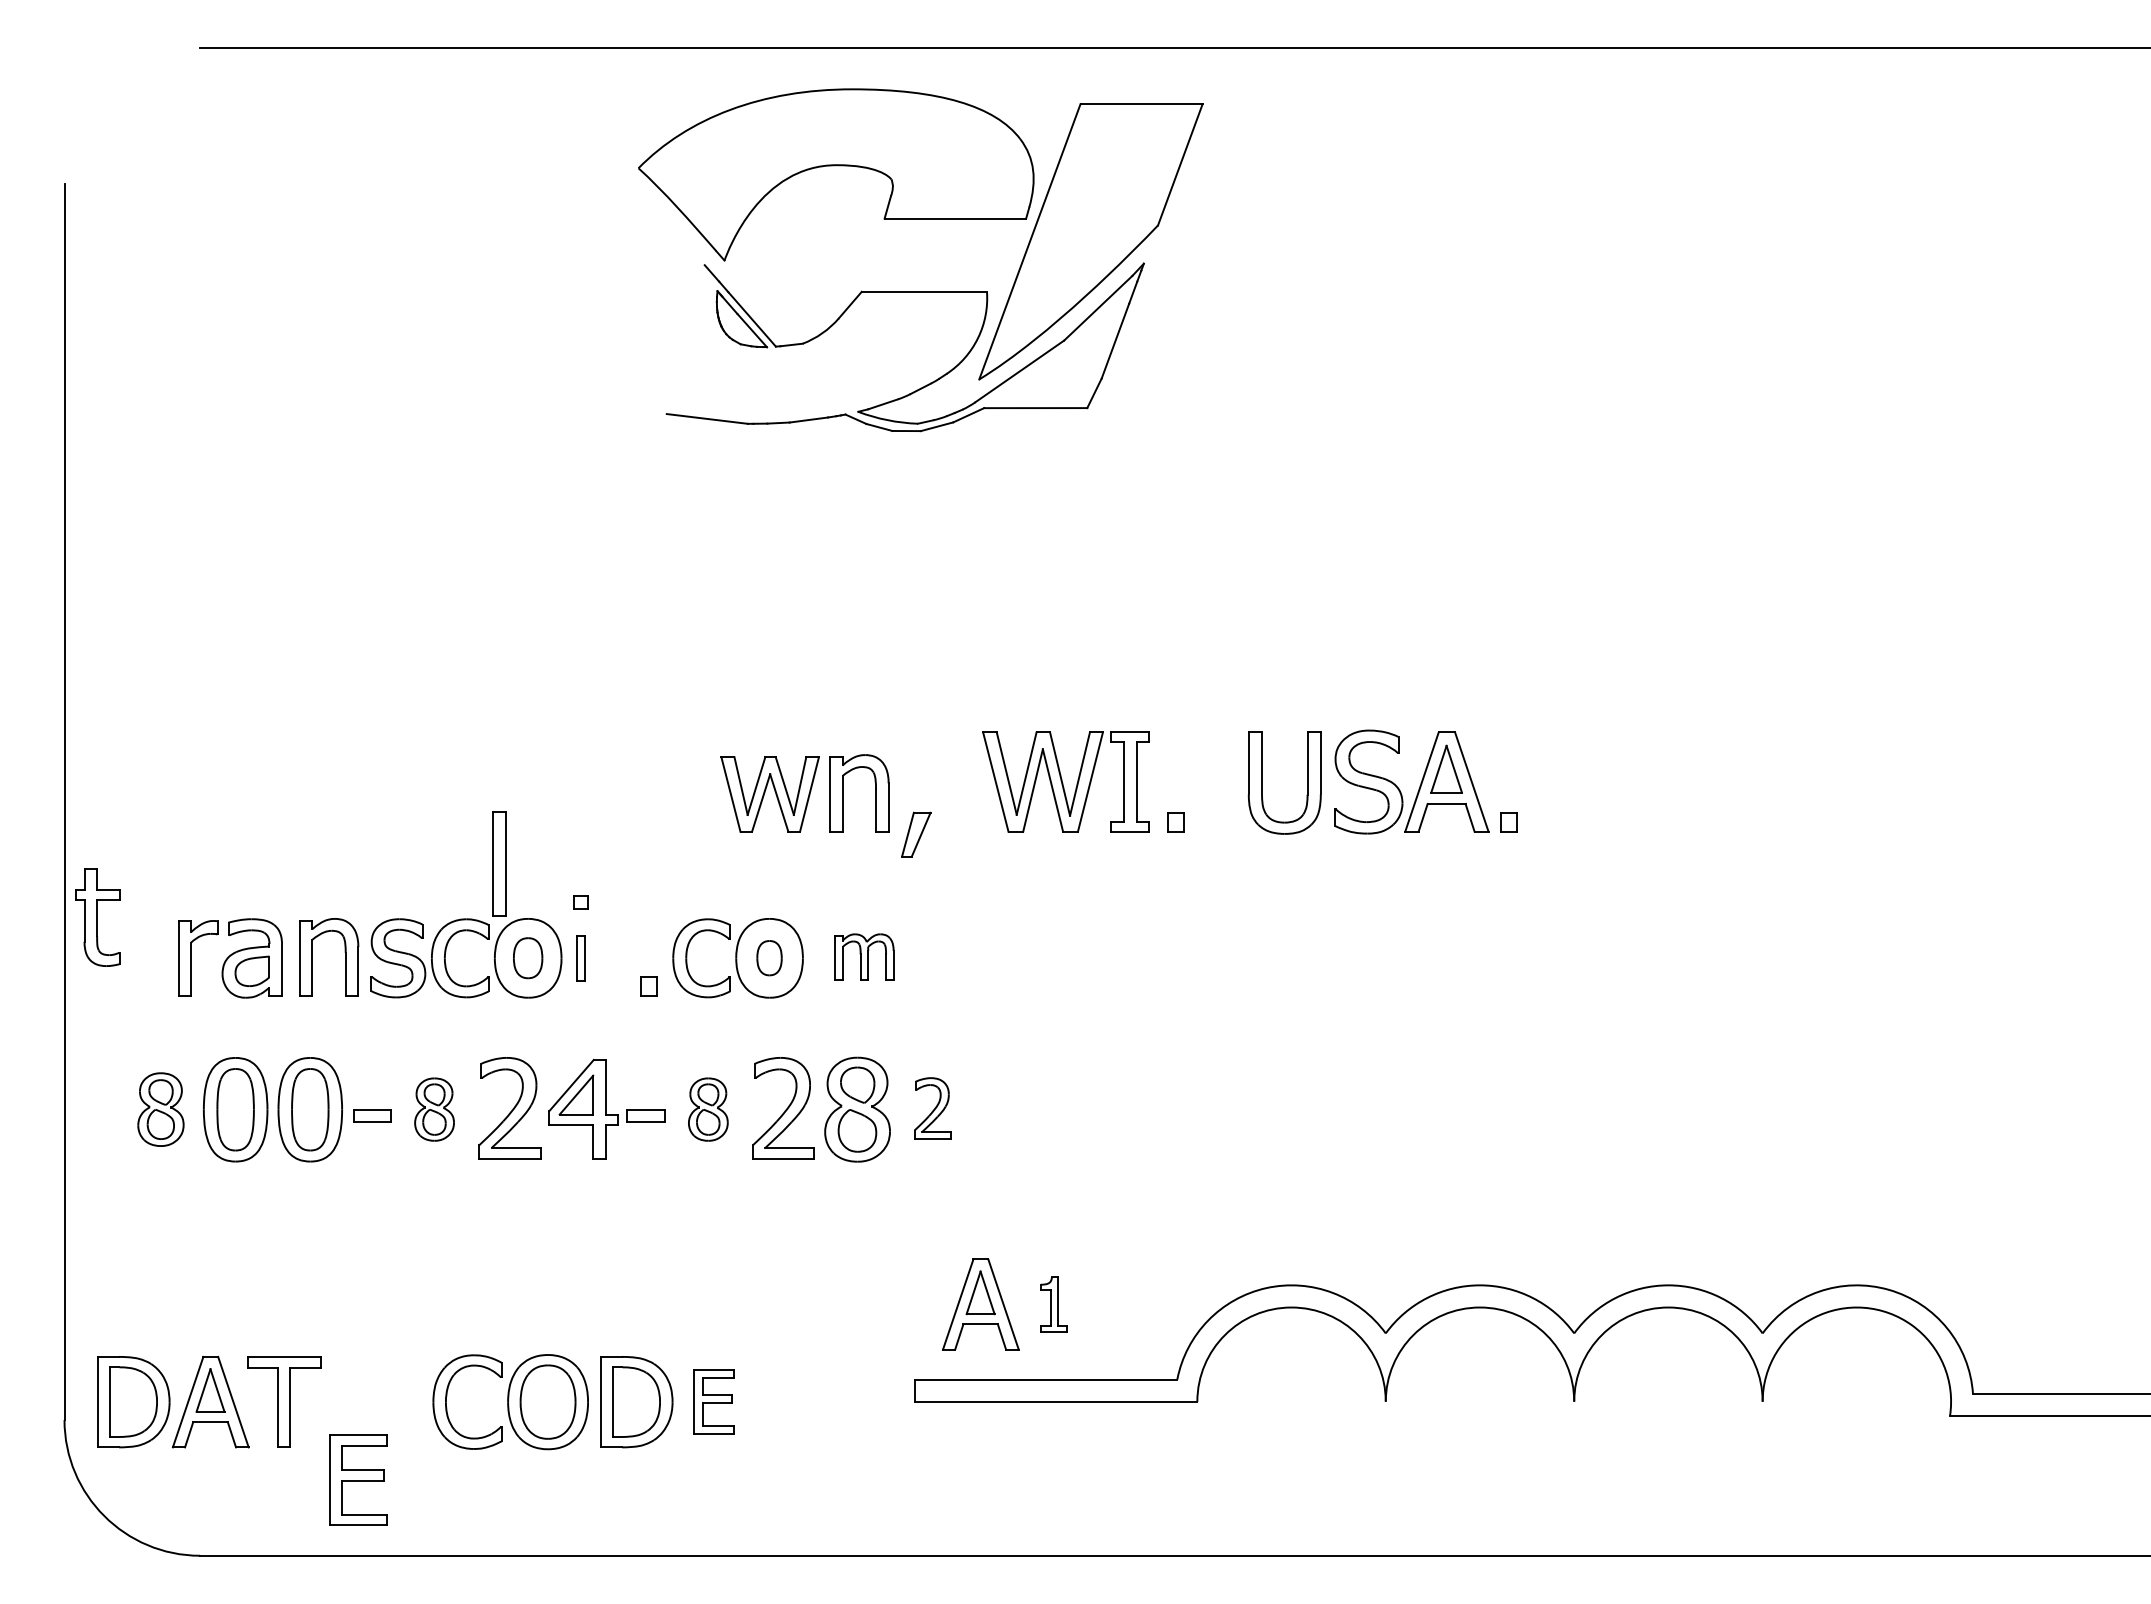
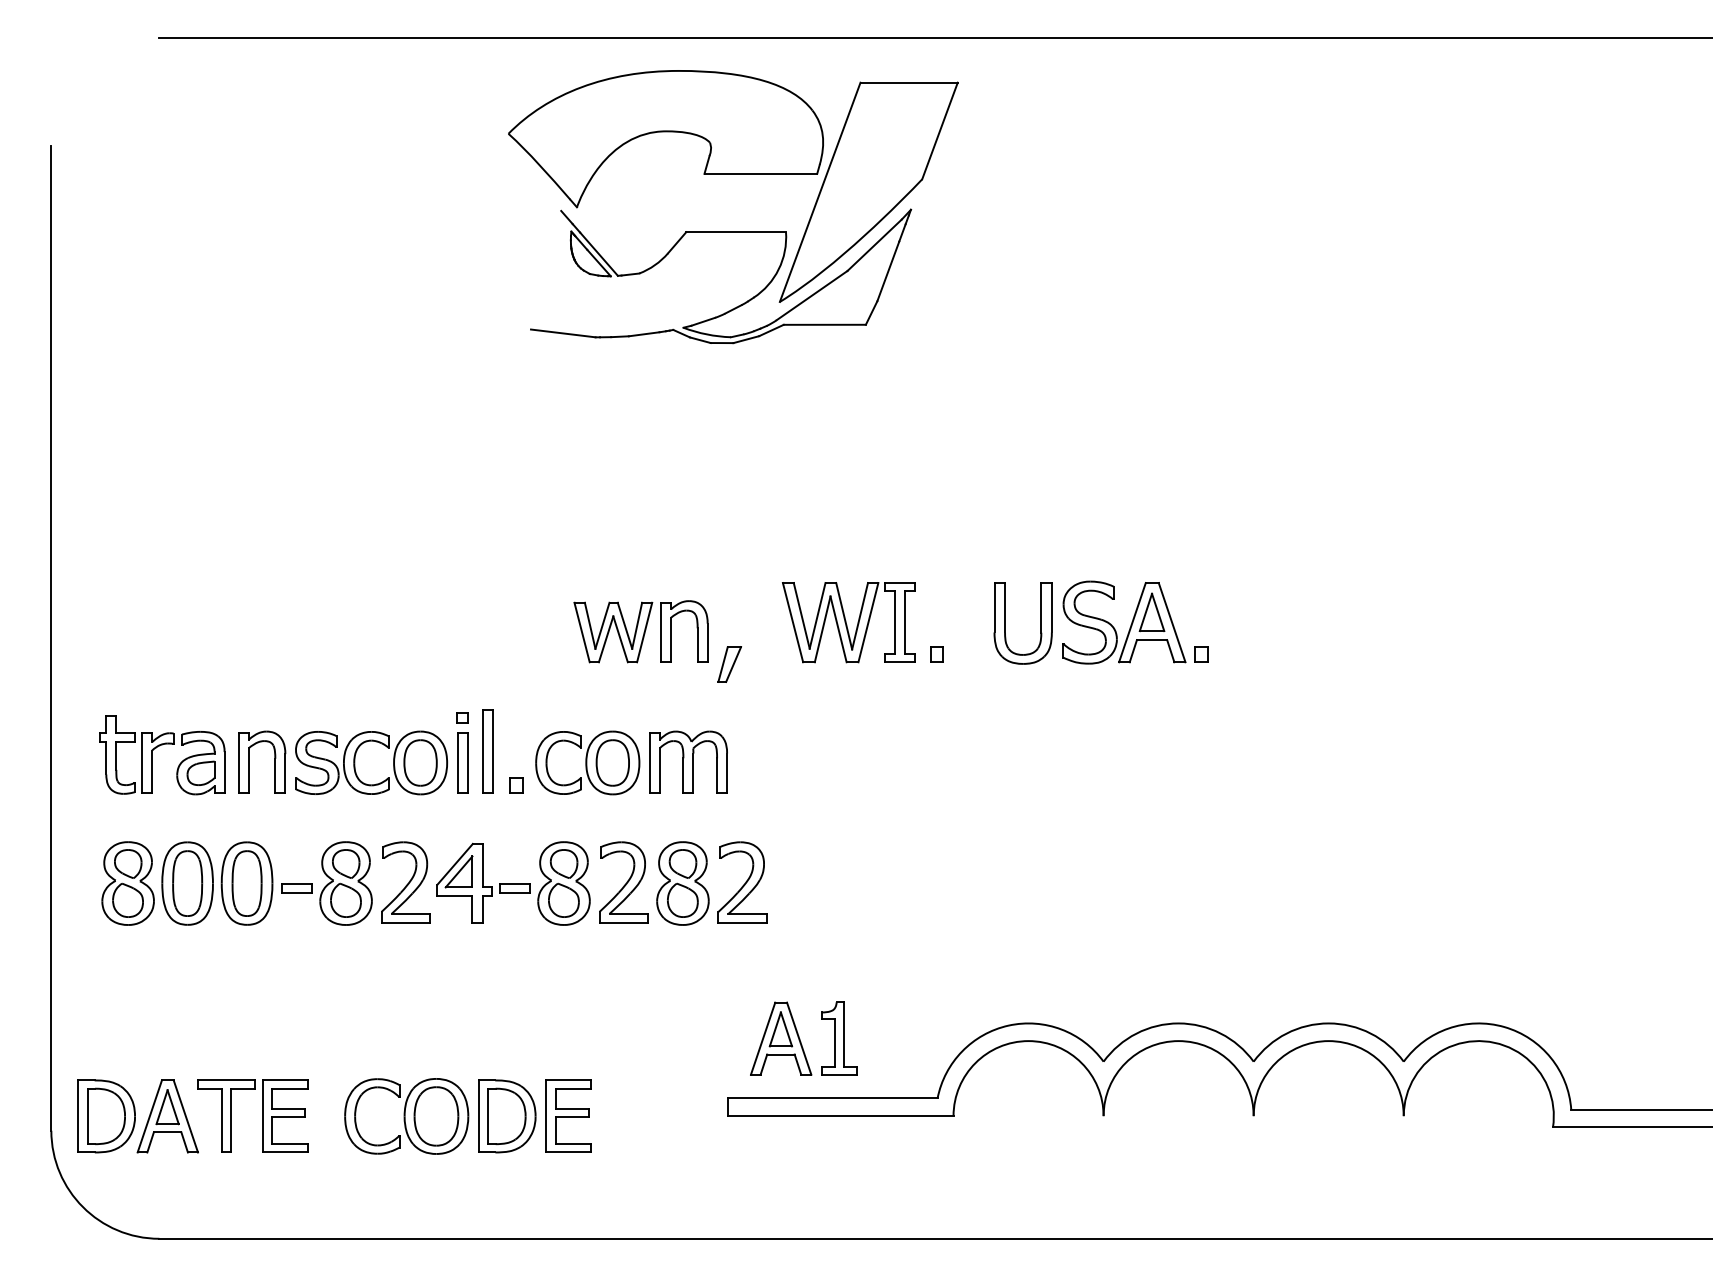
part: (499, 863) -> (487, 751), moved
part: (97, 917) -> (116, 755), moved
part: (527, 957) -> (420, 762), size x1.43
part: (769, 957) -> (612, 762), size x1.67
part: (864, 957) -> (688, 762), size x1.67
part: (580, 958) -> (462, 763), size x1.67
part: (932, 1108) -> (742, 882), size x1.67
part: (160, 1109) -> (127, 883), size x1.43
part: (434, 1109) -> (346, 883), size x1.67
part: (708, 1109) -> (564, 883), size x1.67
part: (1053, 1304) -> (838, 1038), size x1.67
part: (713, 1401) -> (568, 1115), size x1.43
part: (358, 1479) -> (285, 1115), moved

